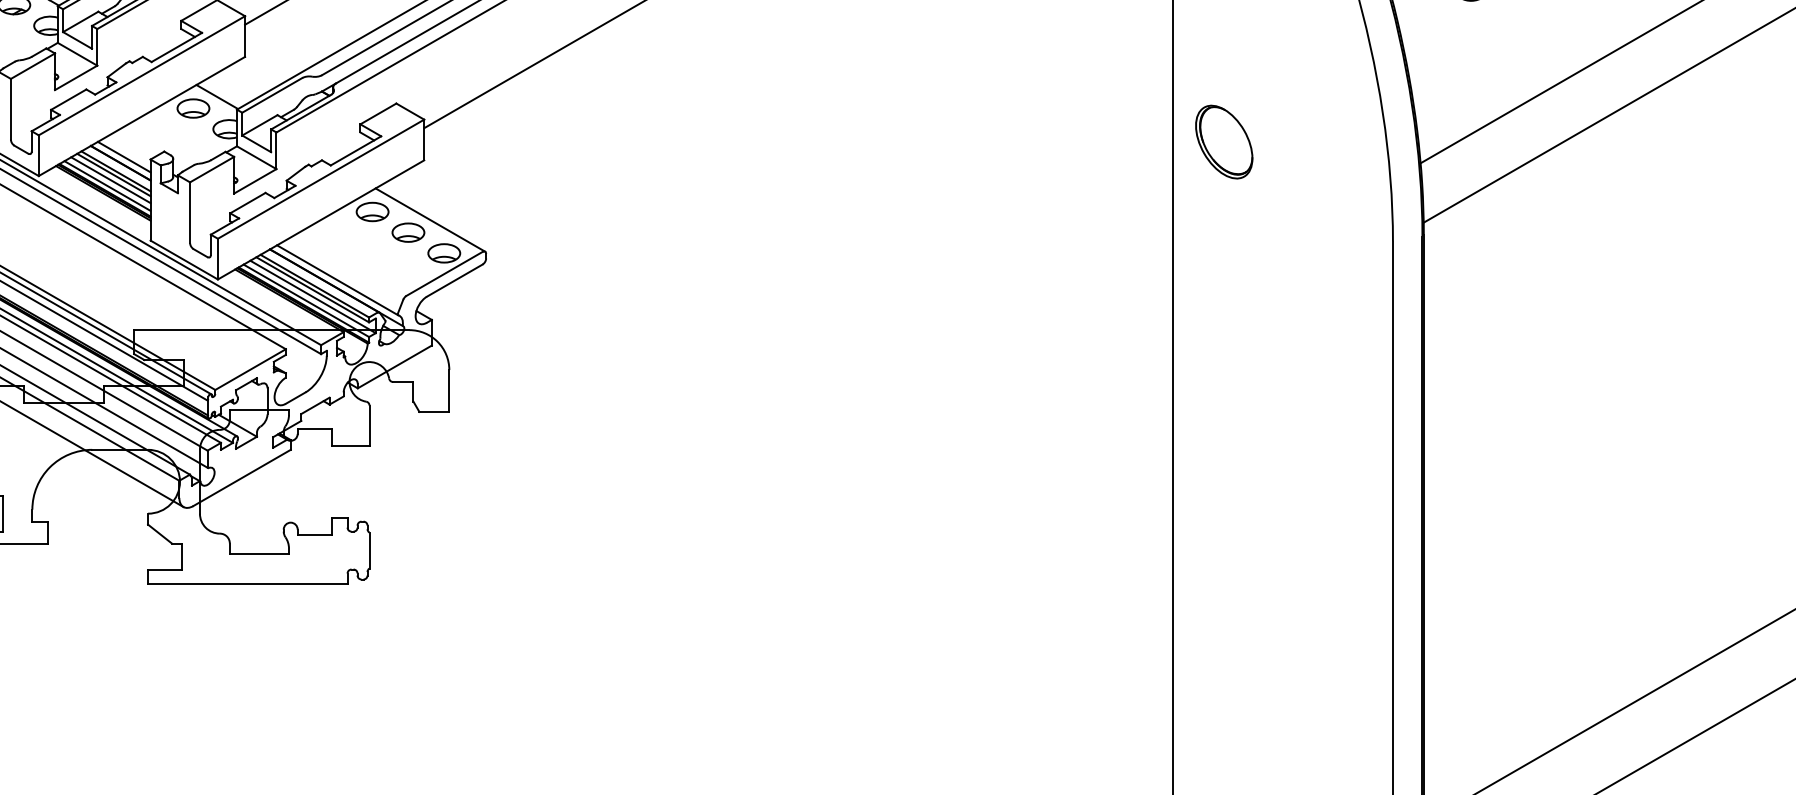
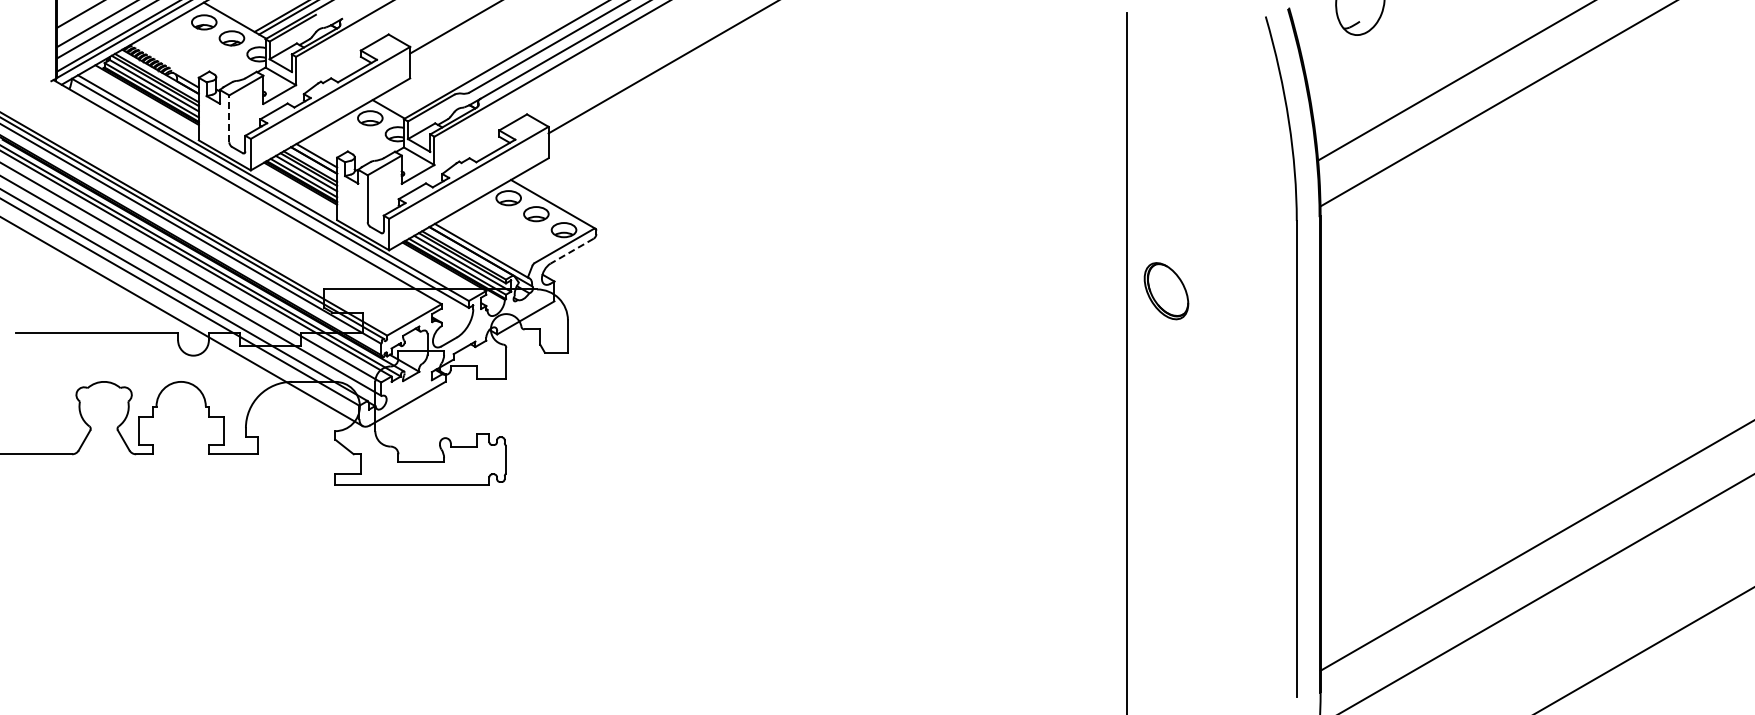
line: (11, 108) -> (229, 118), solid -> dashed
part: (1224, 142) -> (1166, 291), moved
line: (455, 281) -> (572, 251), solid -> dashed

